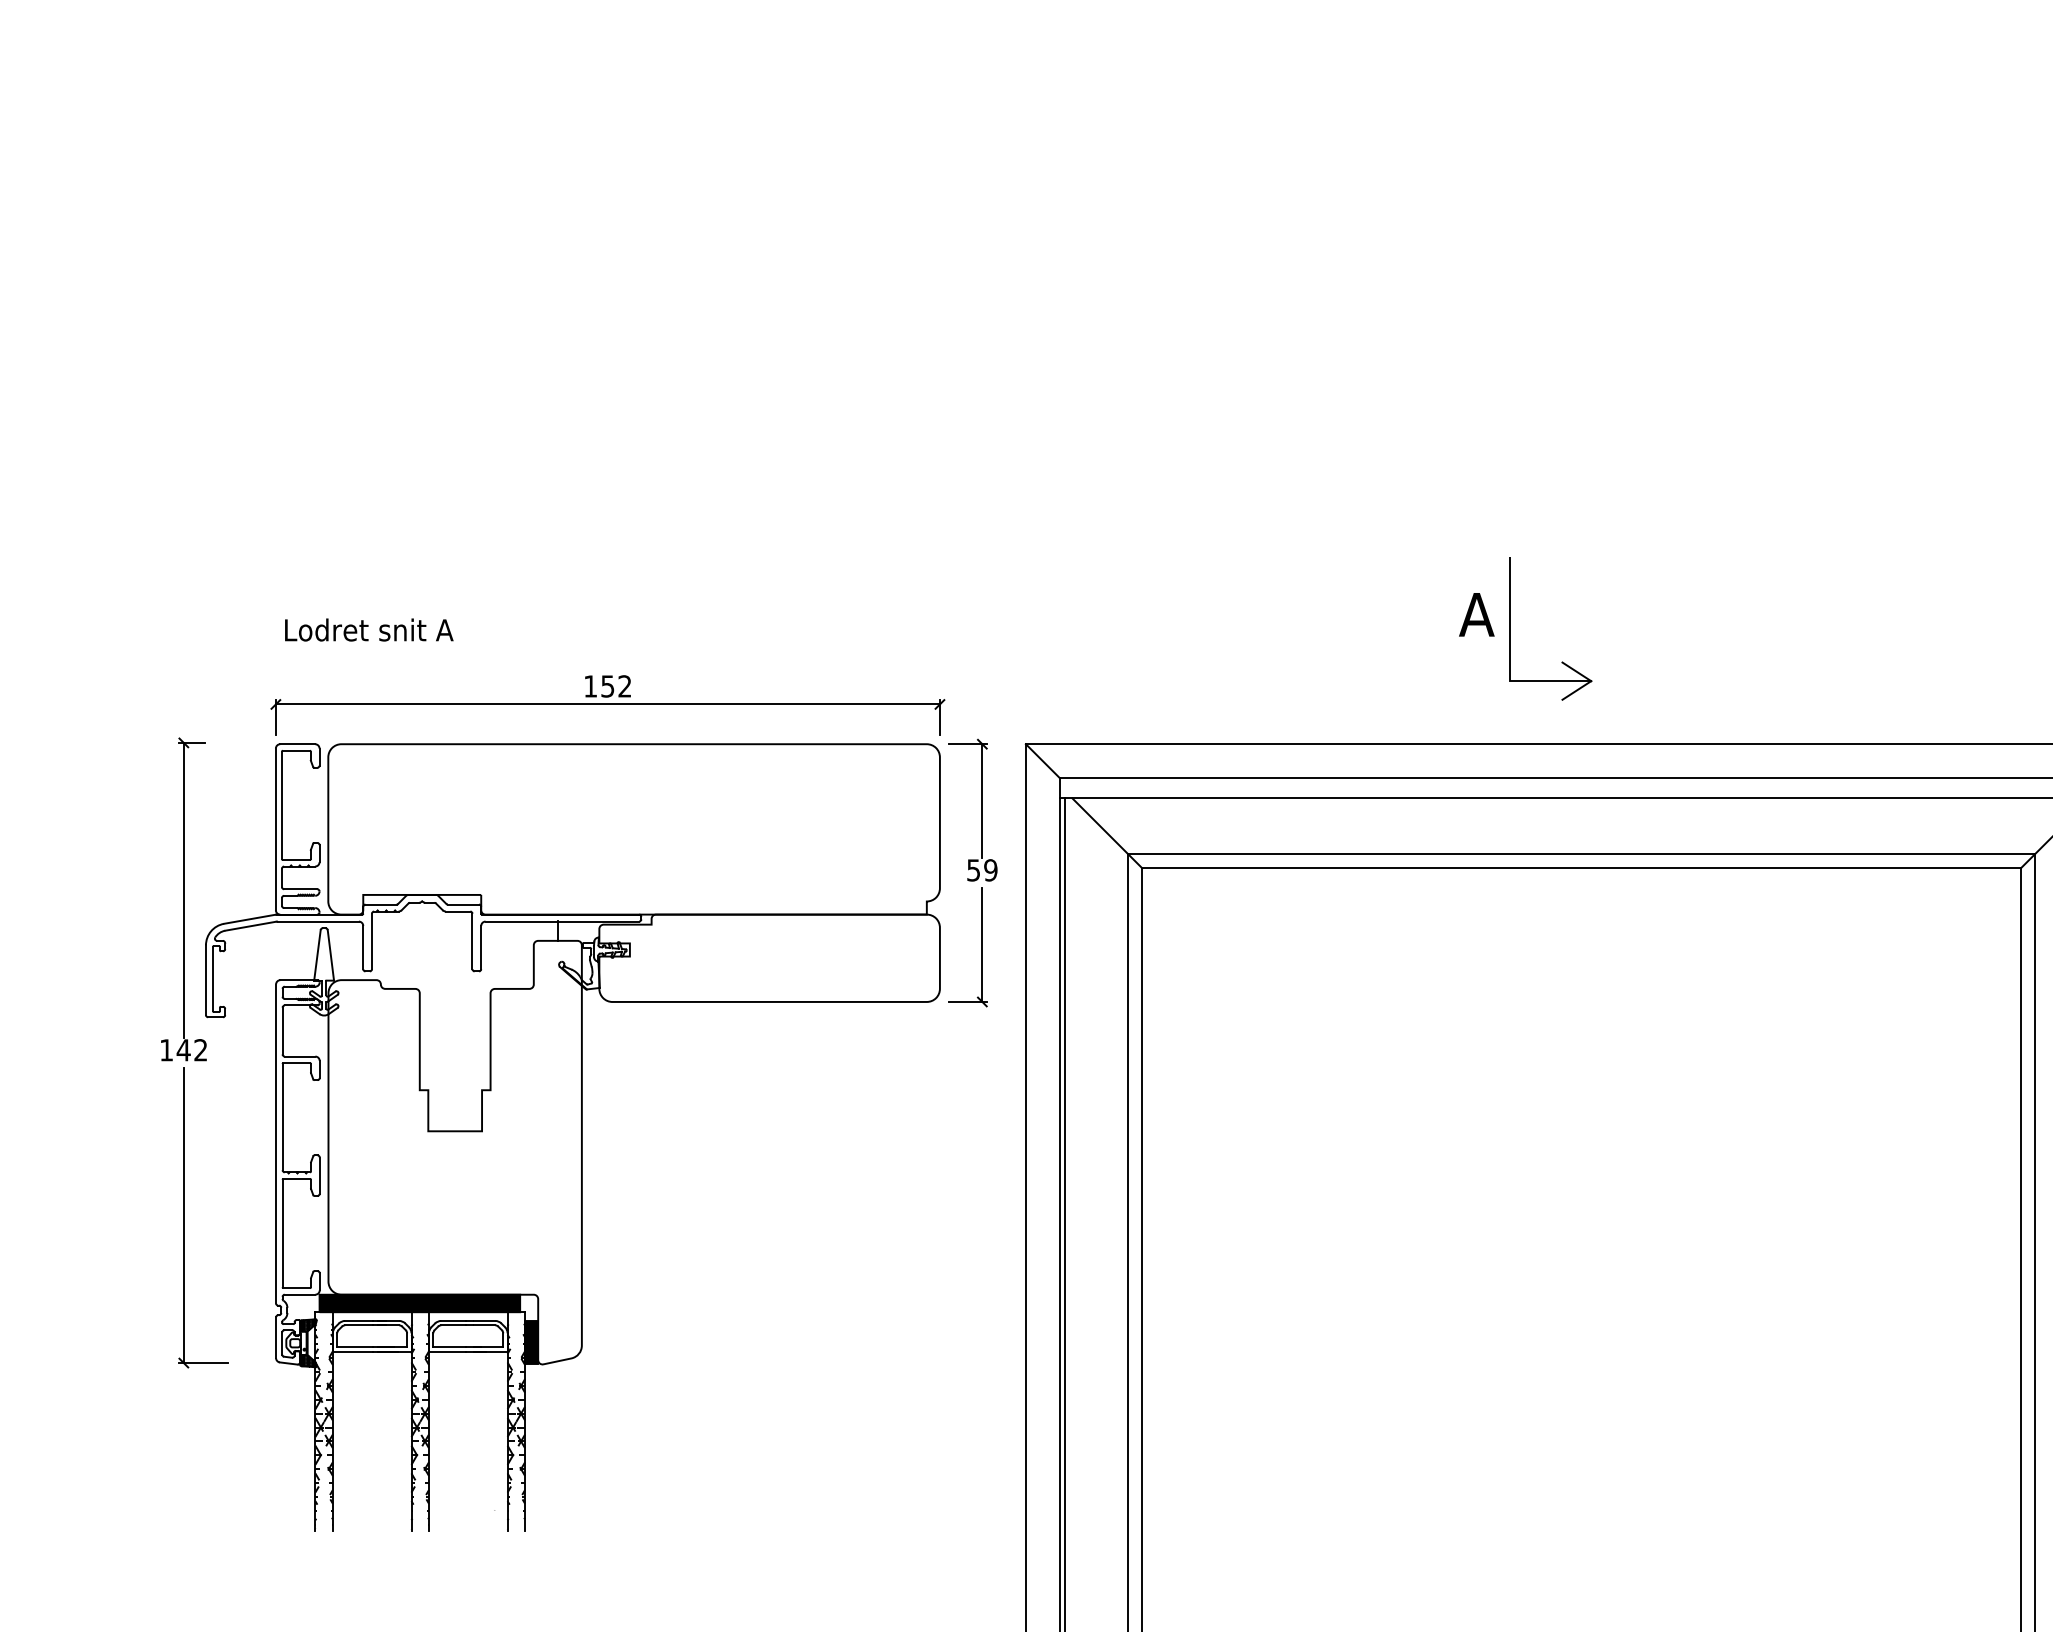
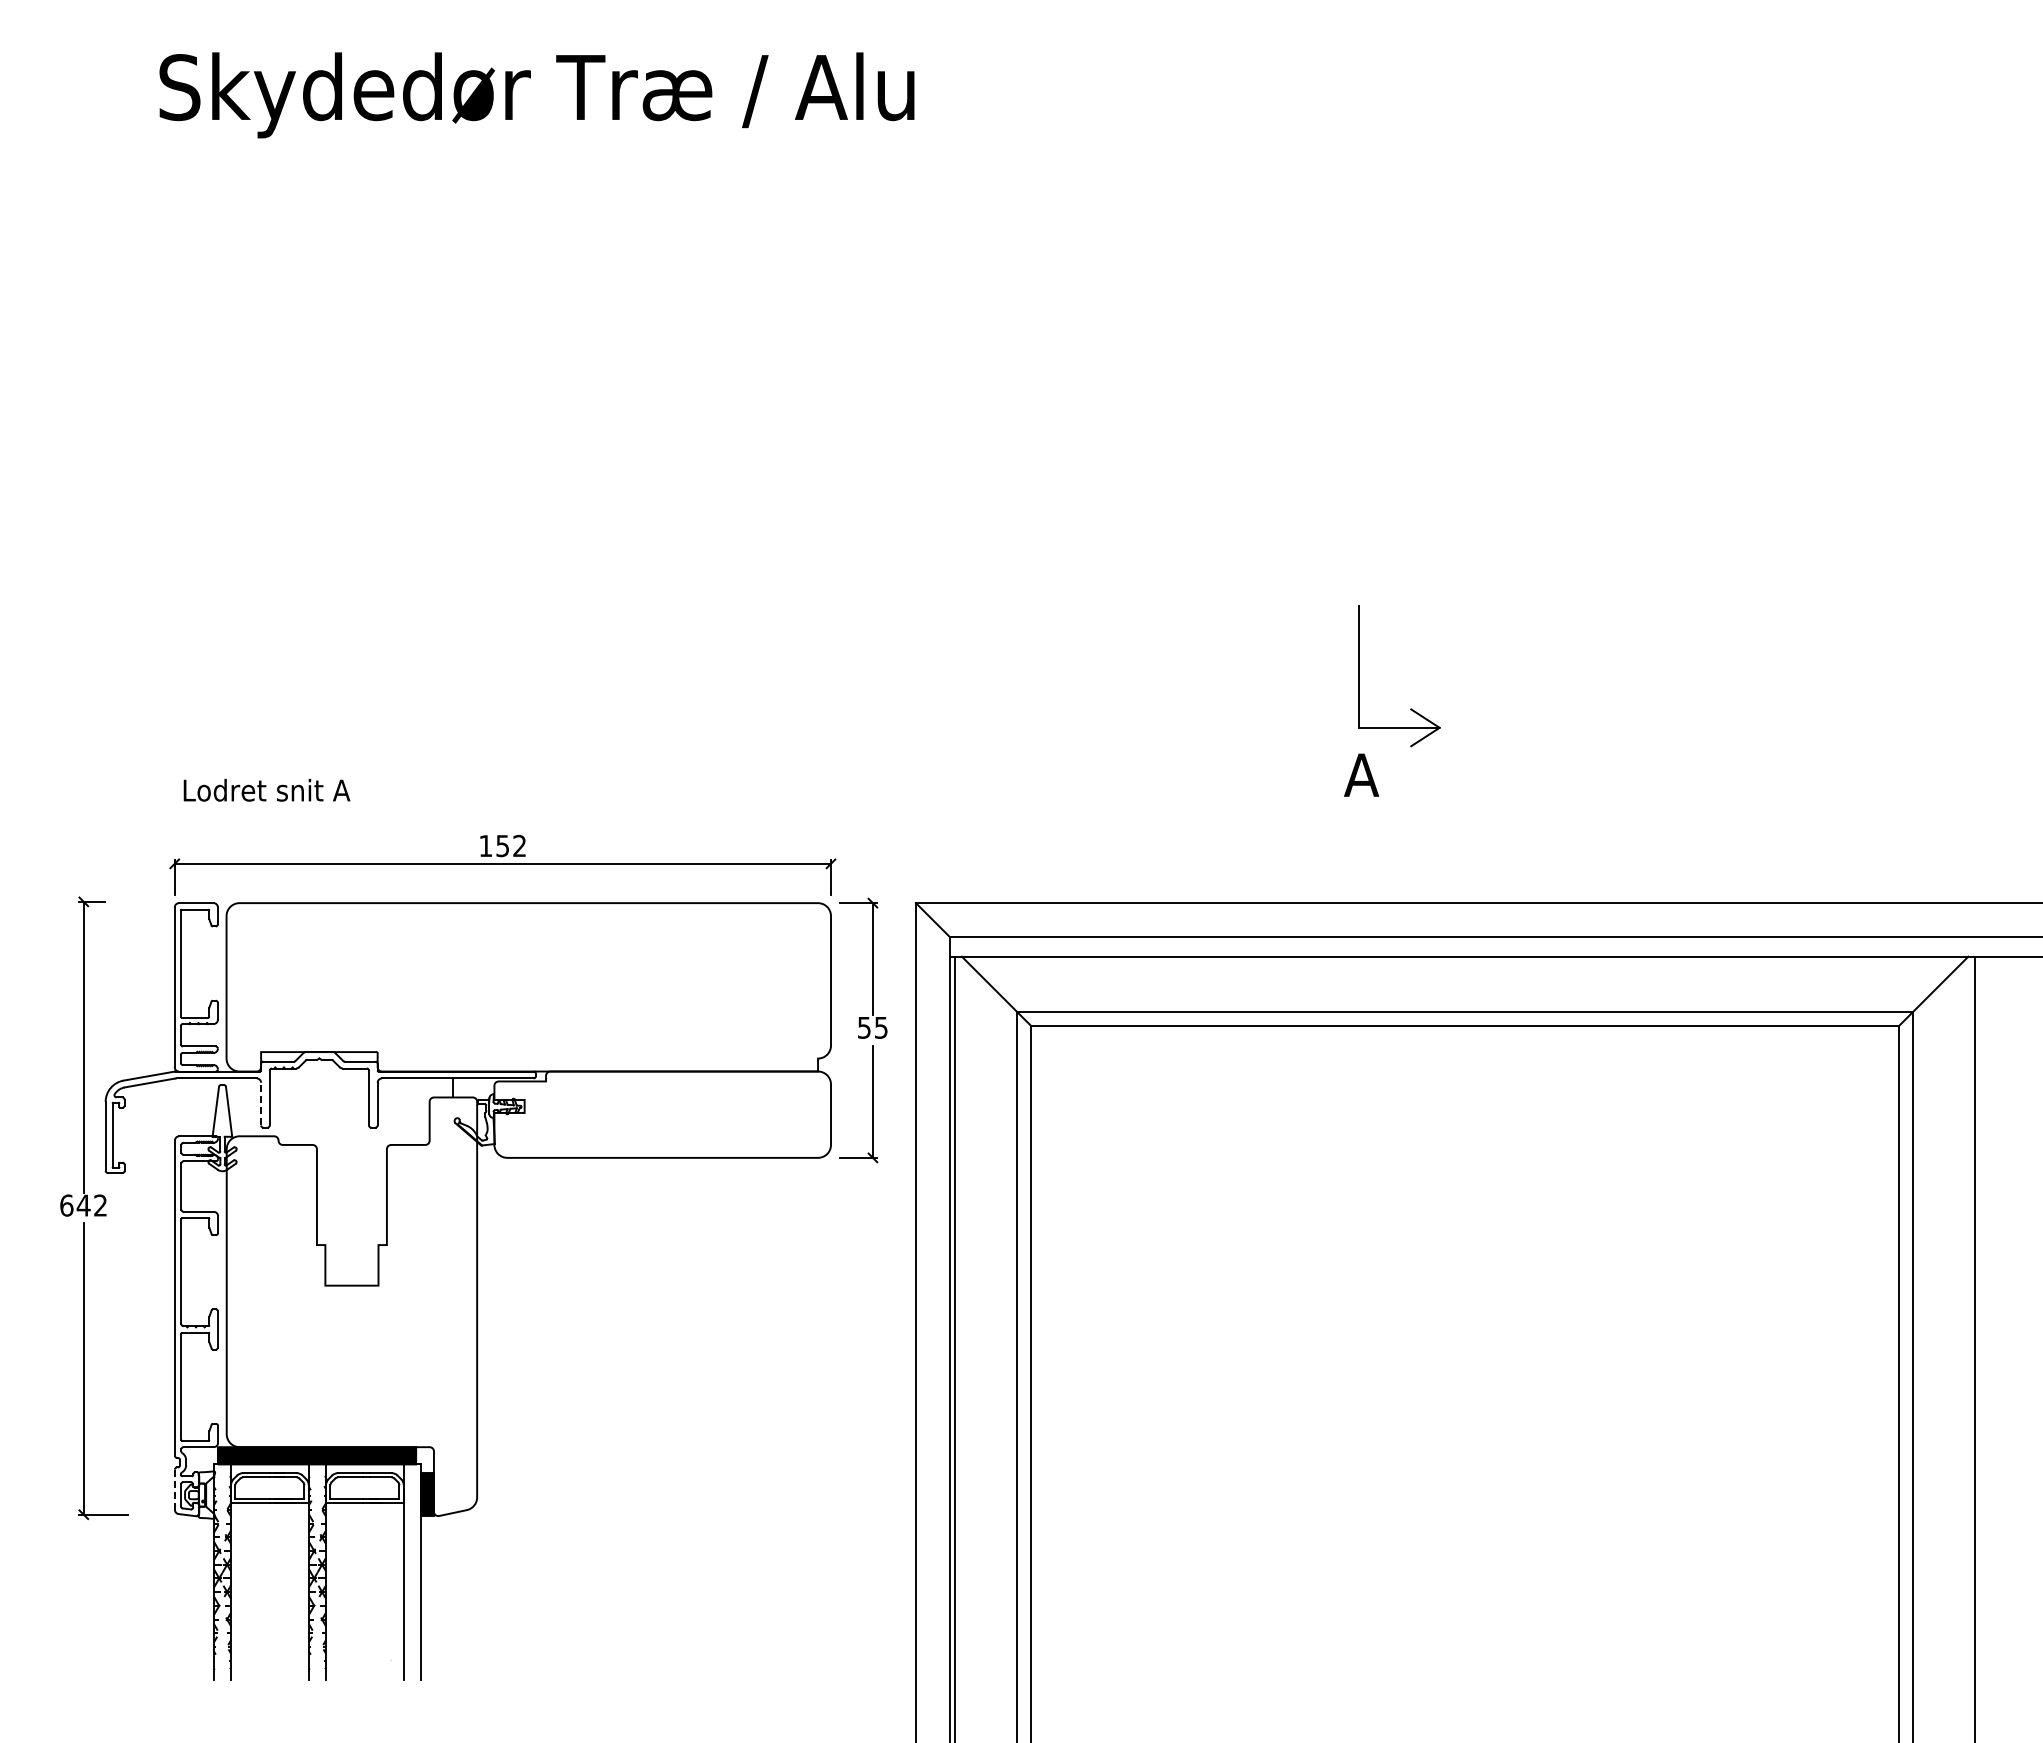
part: (1561, 661) -> (1410, 708), moved
text: (990, 870) -> (880, 1027), 59 -> 55
line: (363, 946) -> (261, 1103), solid -> dashed
text: (166, 1050) -> (66, 1205), 142 -> 642
line: (275, 1338) -> (174, 1490), solid -> dashed
hatch: (308, 1342) -> (206, 1494), removed
hatch: (516, 1422) -> (412, 1573), removed

